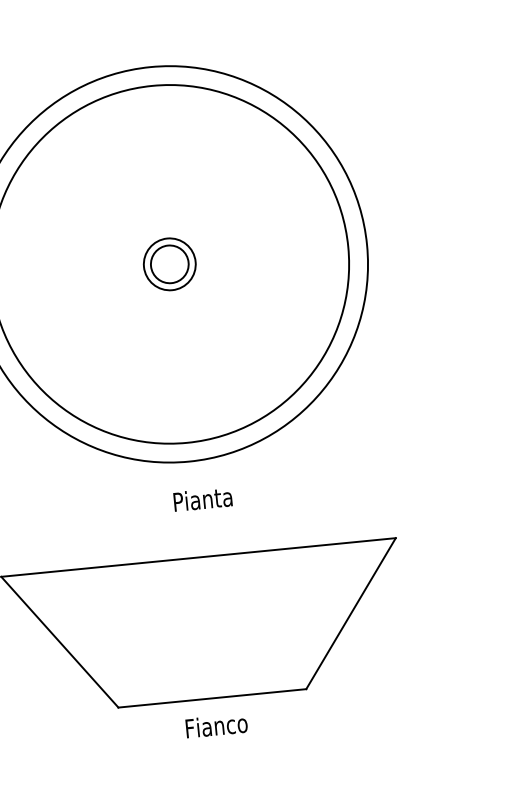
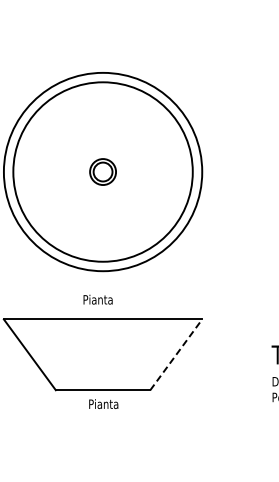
text: (201, 499) -> (97, 299), moved
line: (351, 612) -> (176, 354), solid -> dashed
text: (215, 726) -> (103, 404), Fianco -> Pianta

